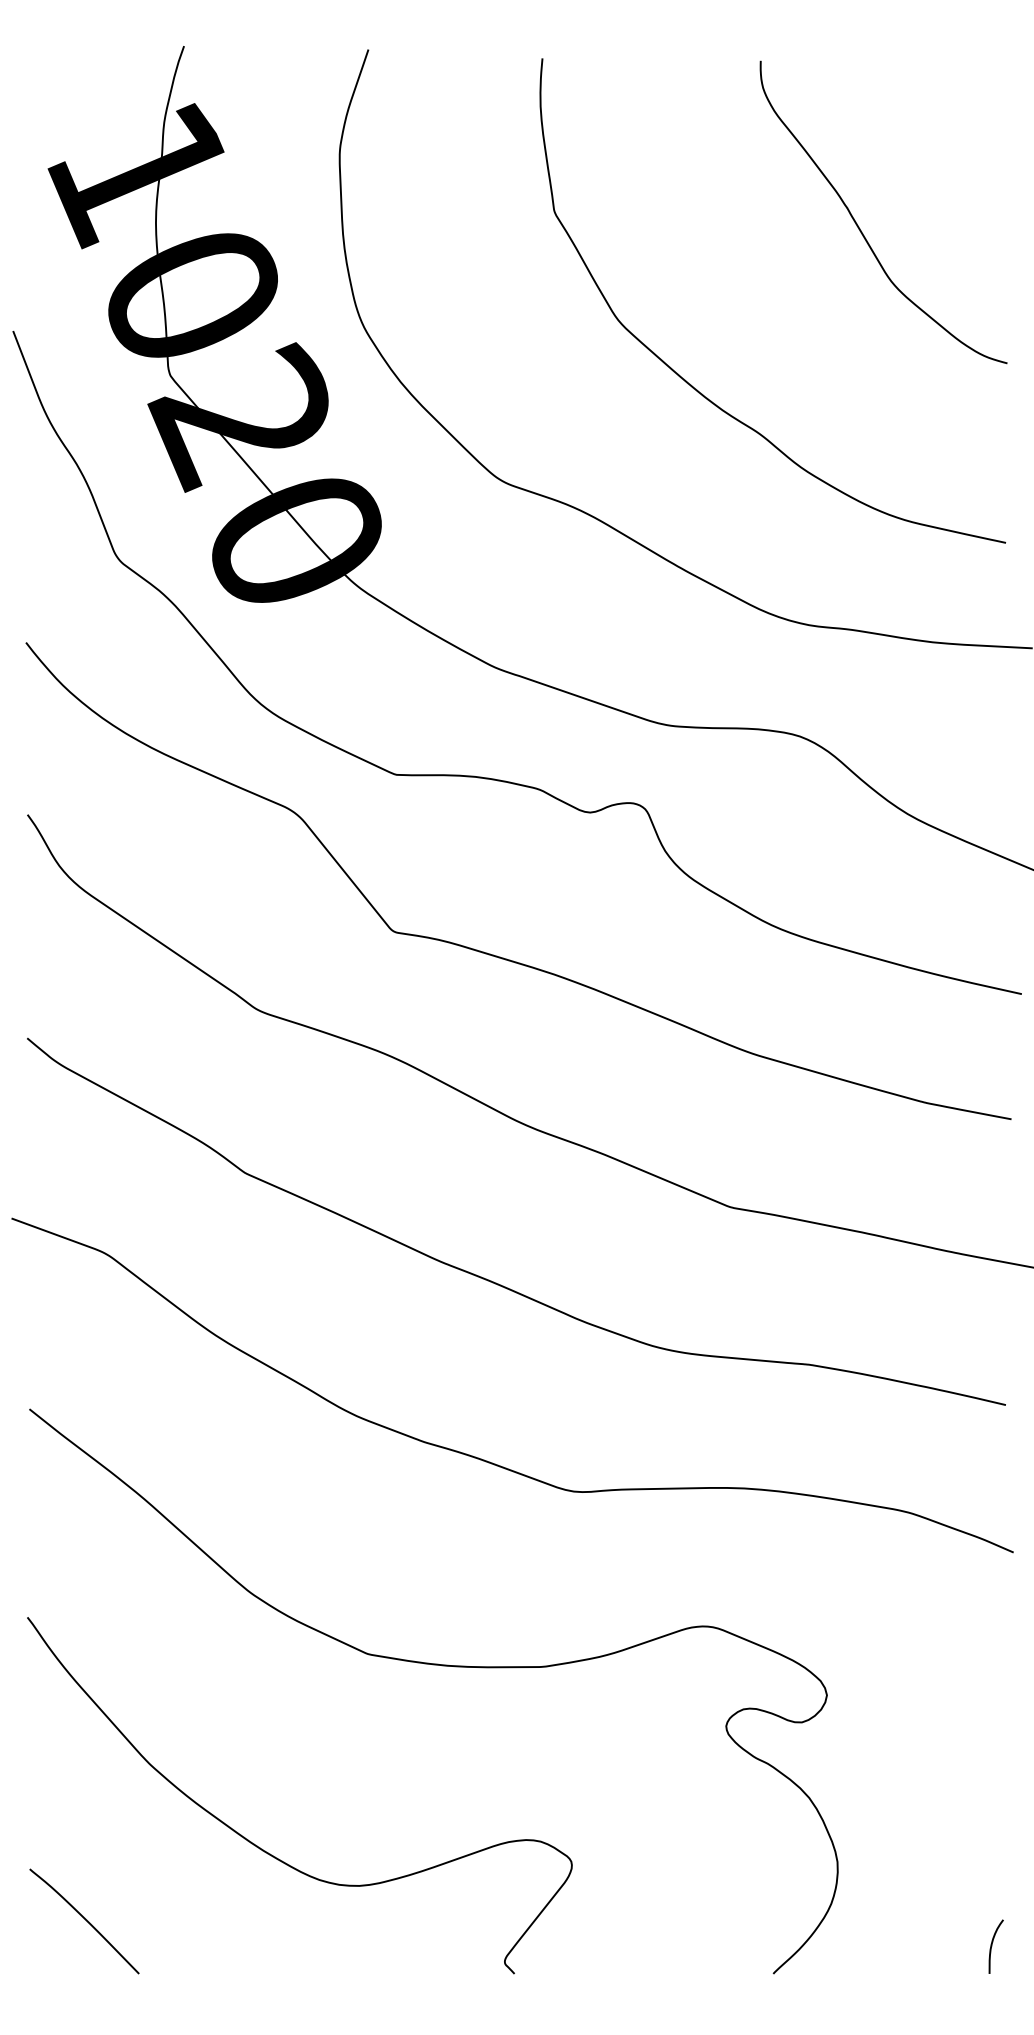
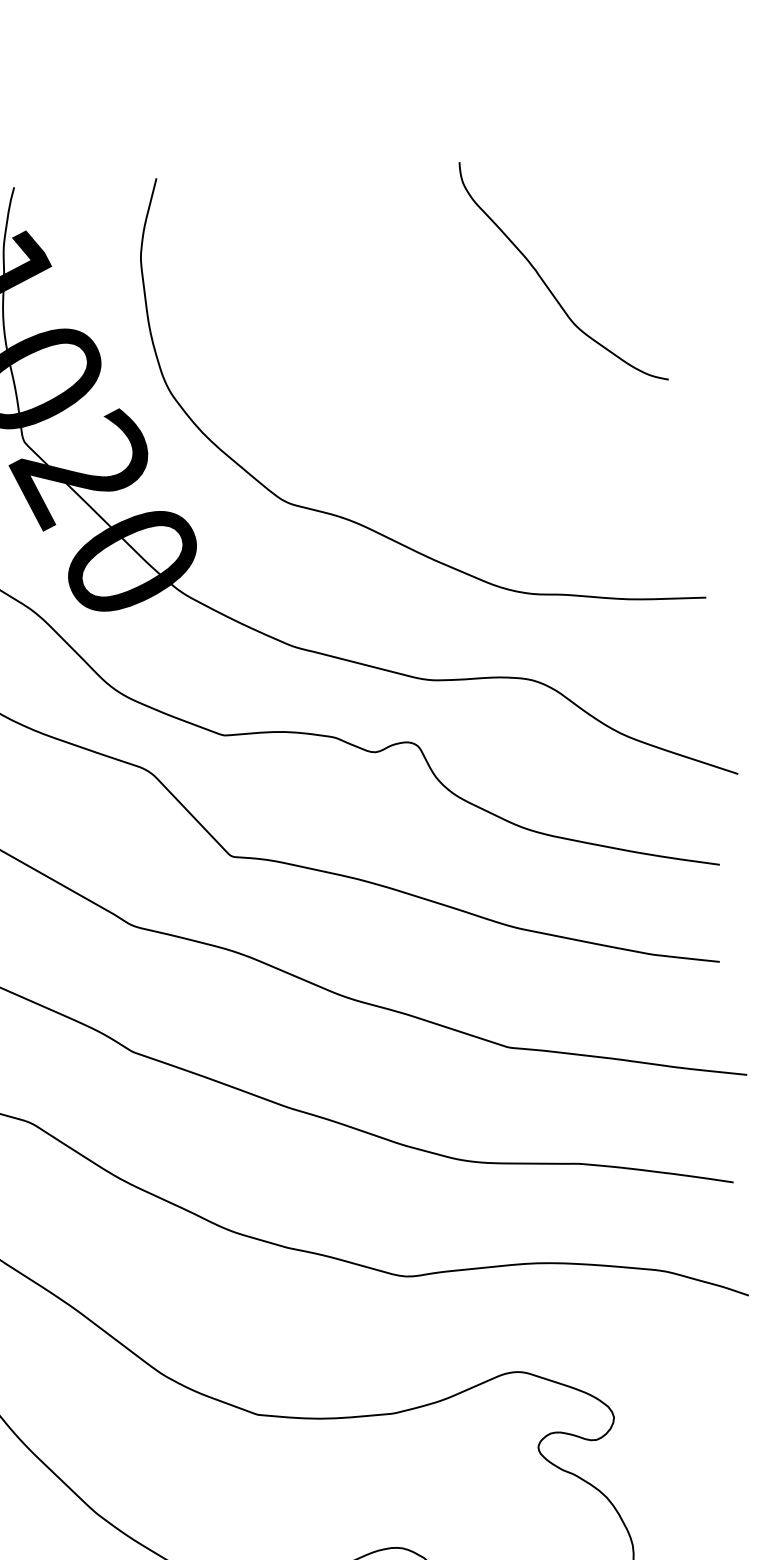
curve: (697, 389) -> (431, 419), removed

